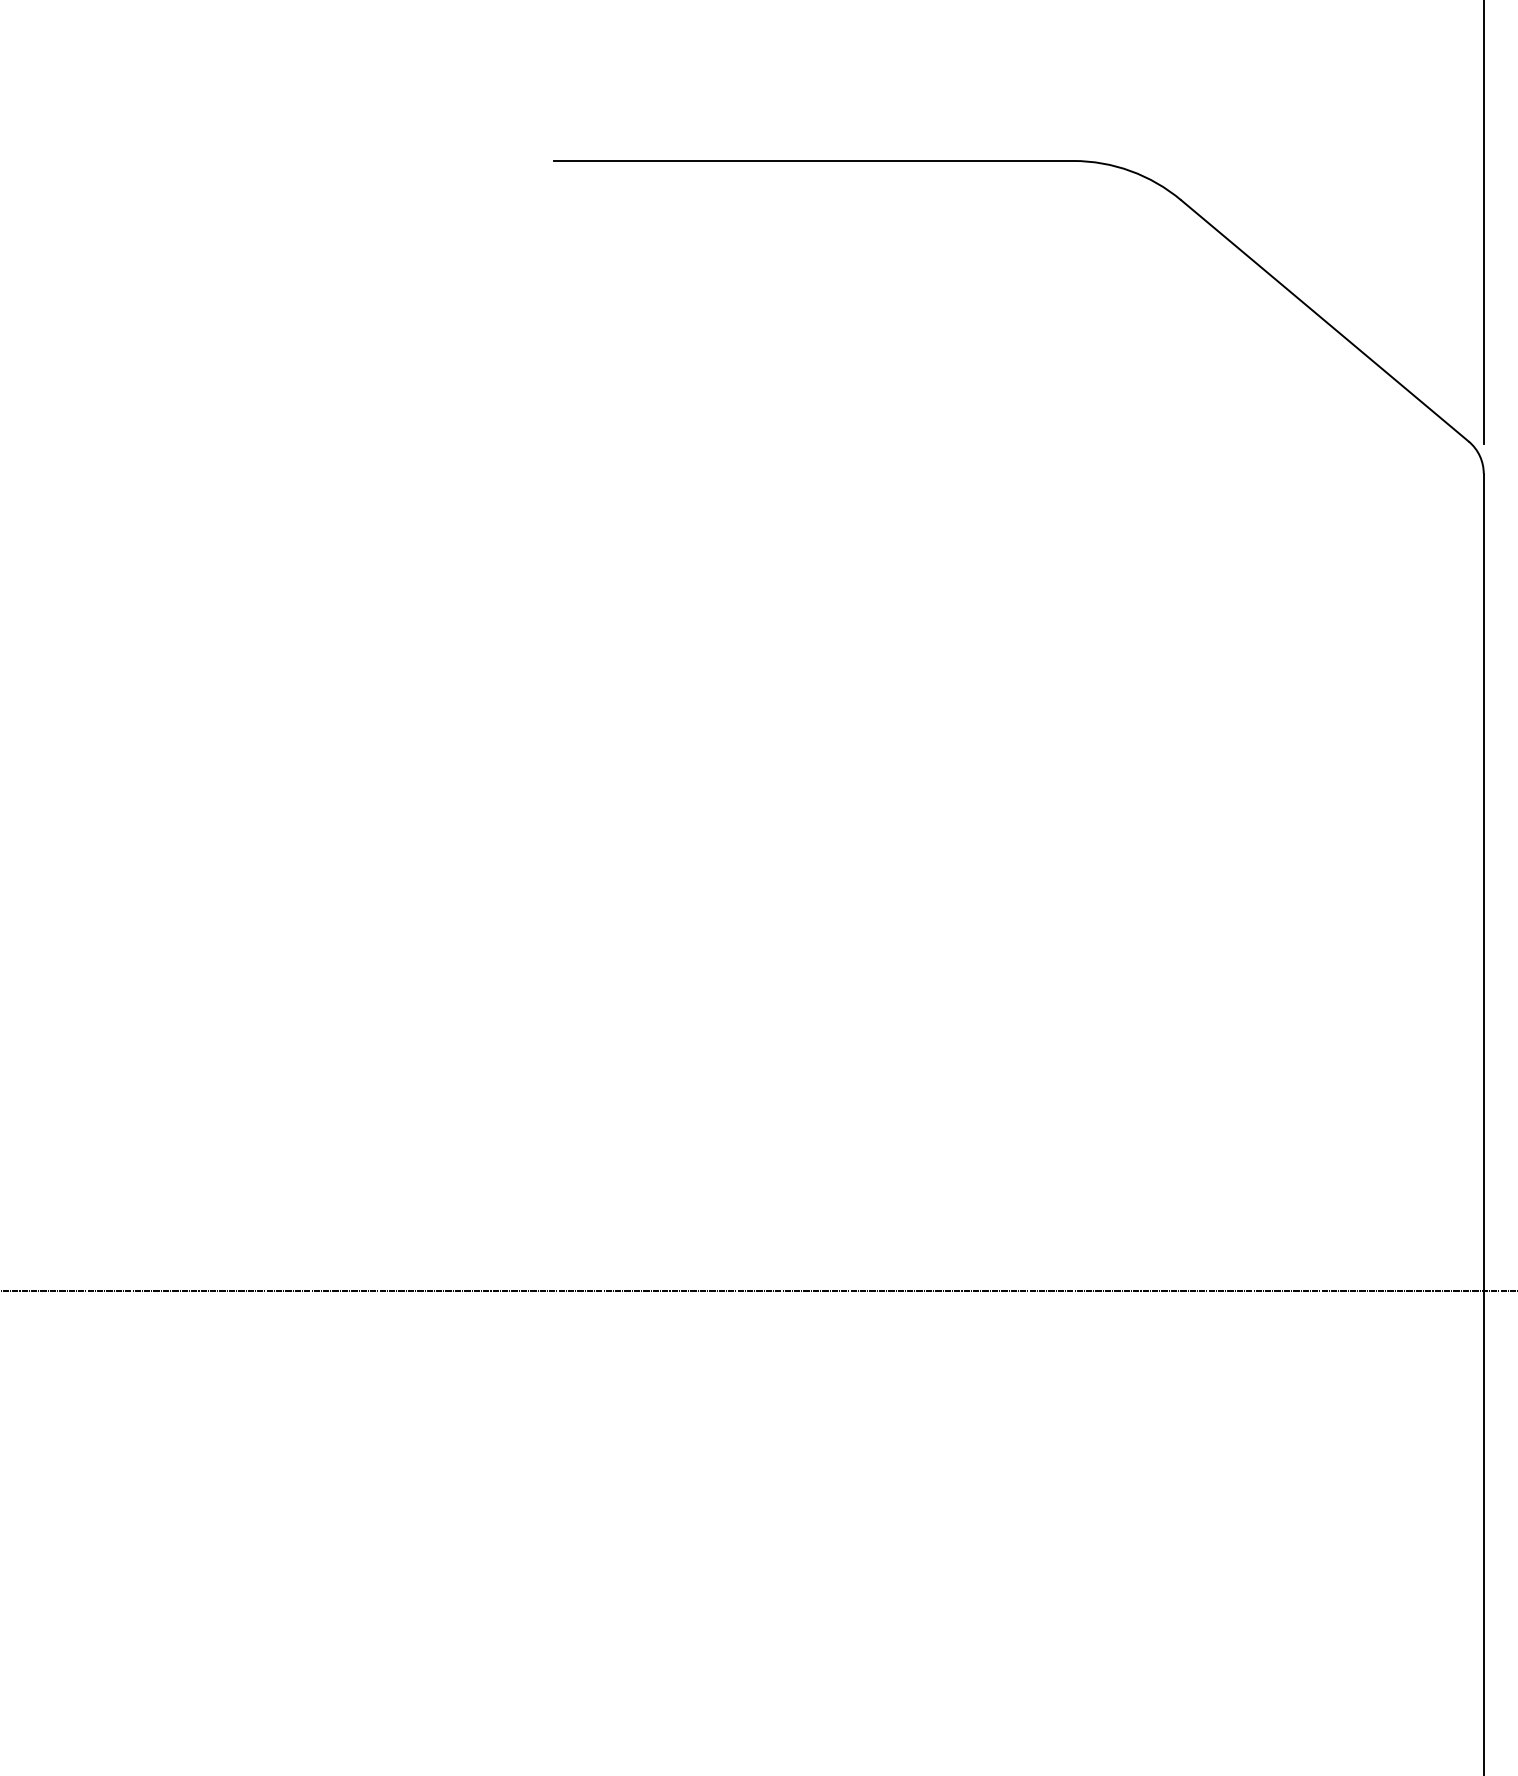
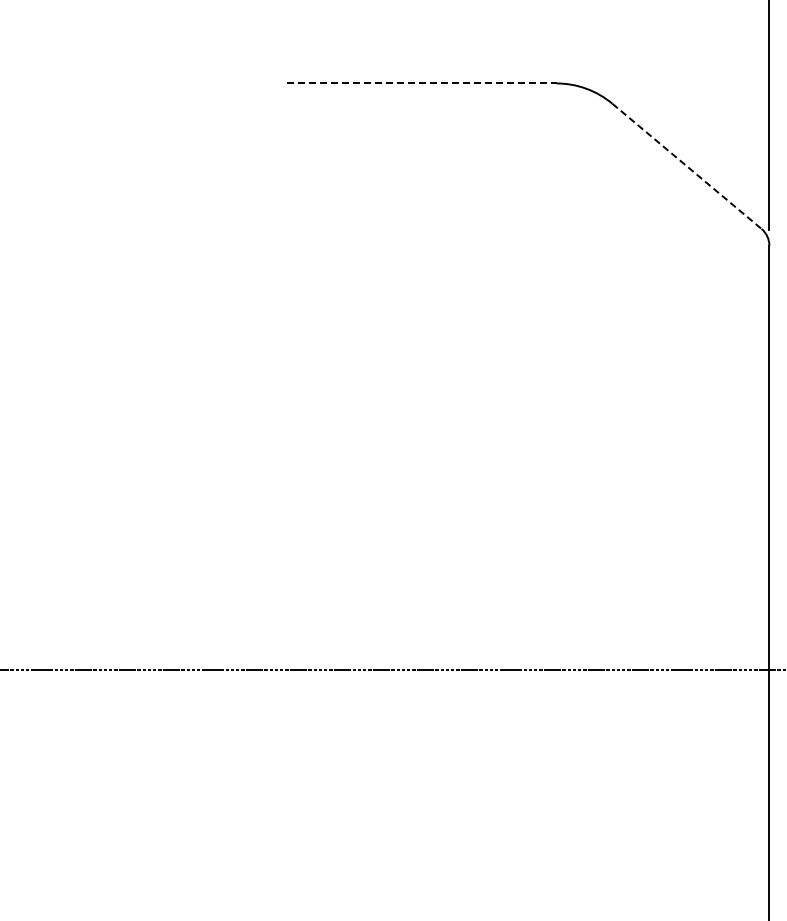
line: (812, 161) -> (421, 83), solid -> dashed
line: (1325, 321) -> (687, 166), solid -> dashed

